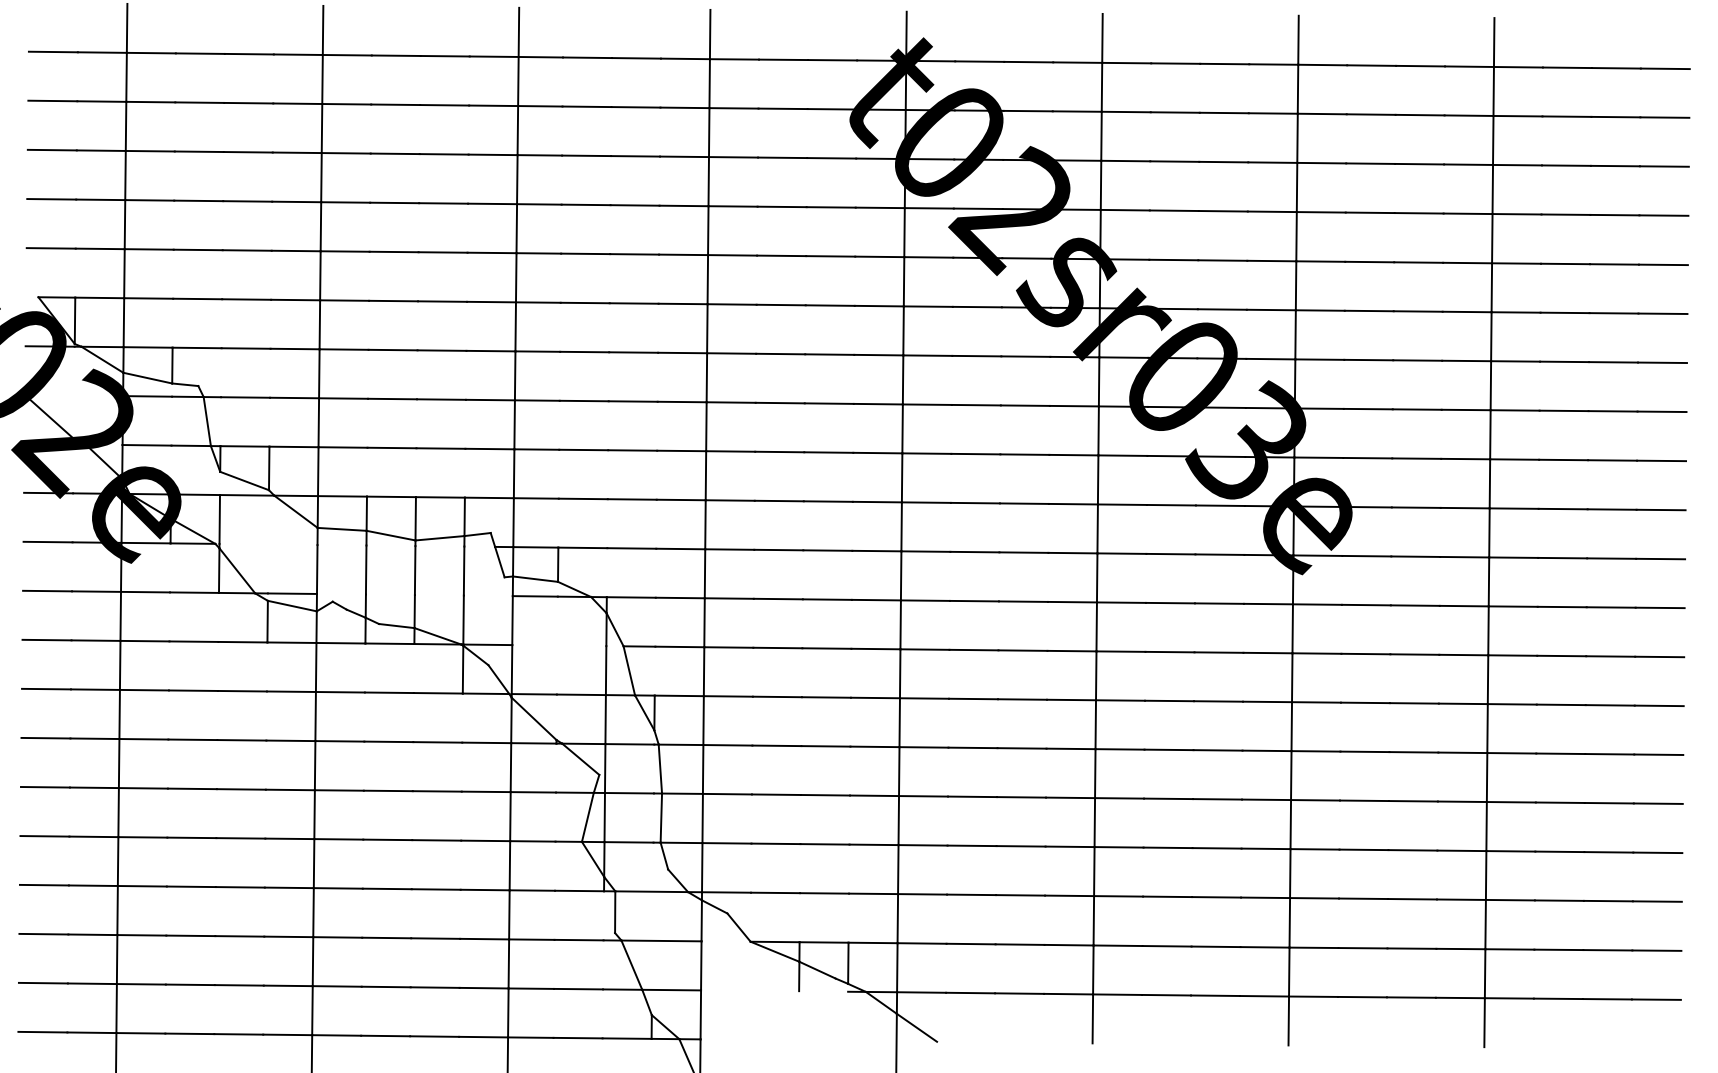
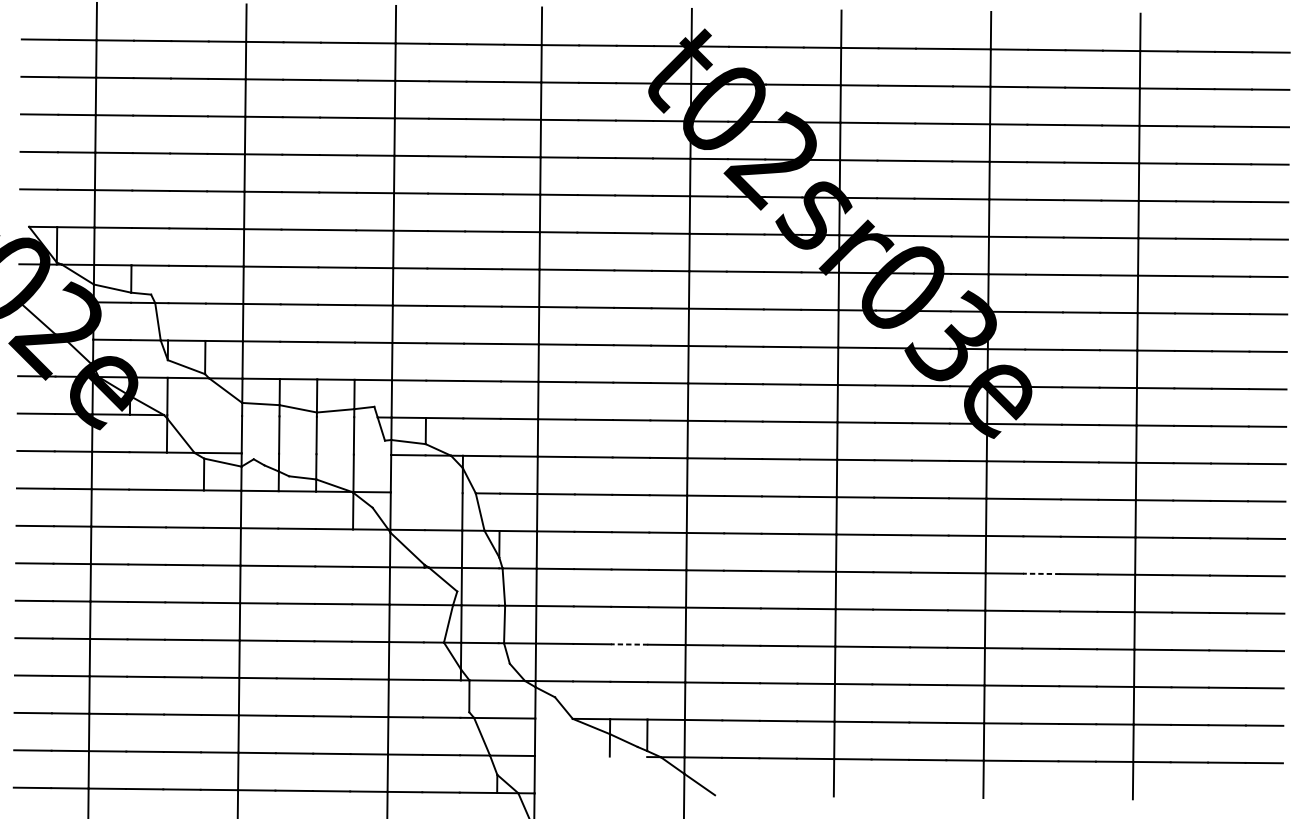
line: (1364, 751) -> (1041, 573), solid -> dashed
line: (825, 844) -> (629, 644), solid -> dashed

